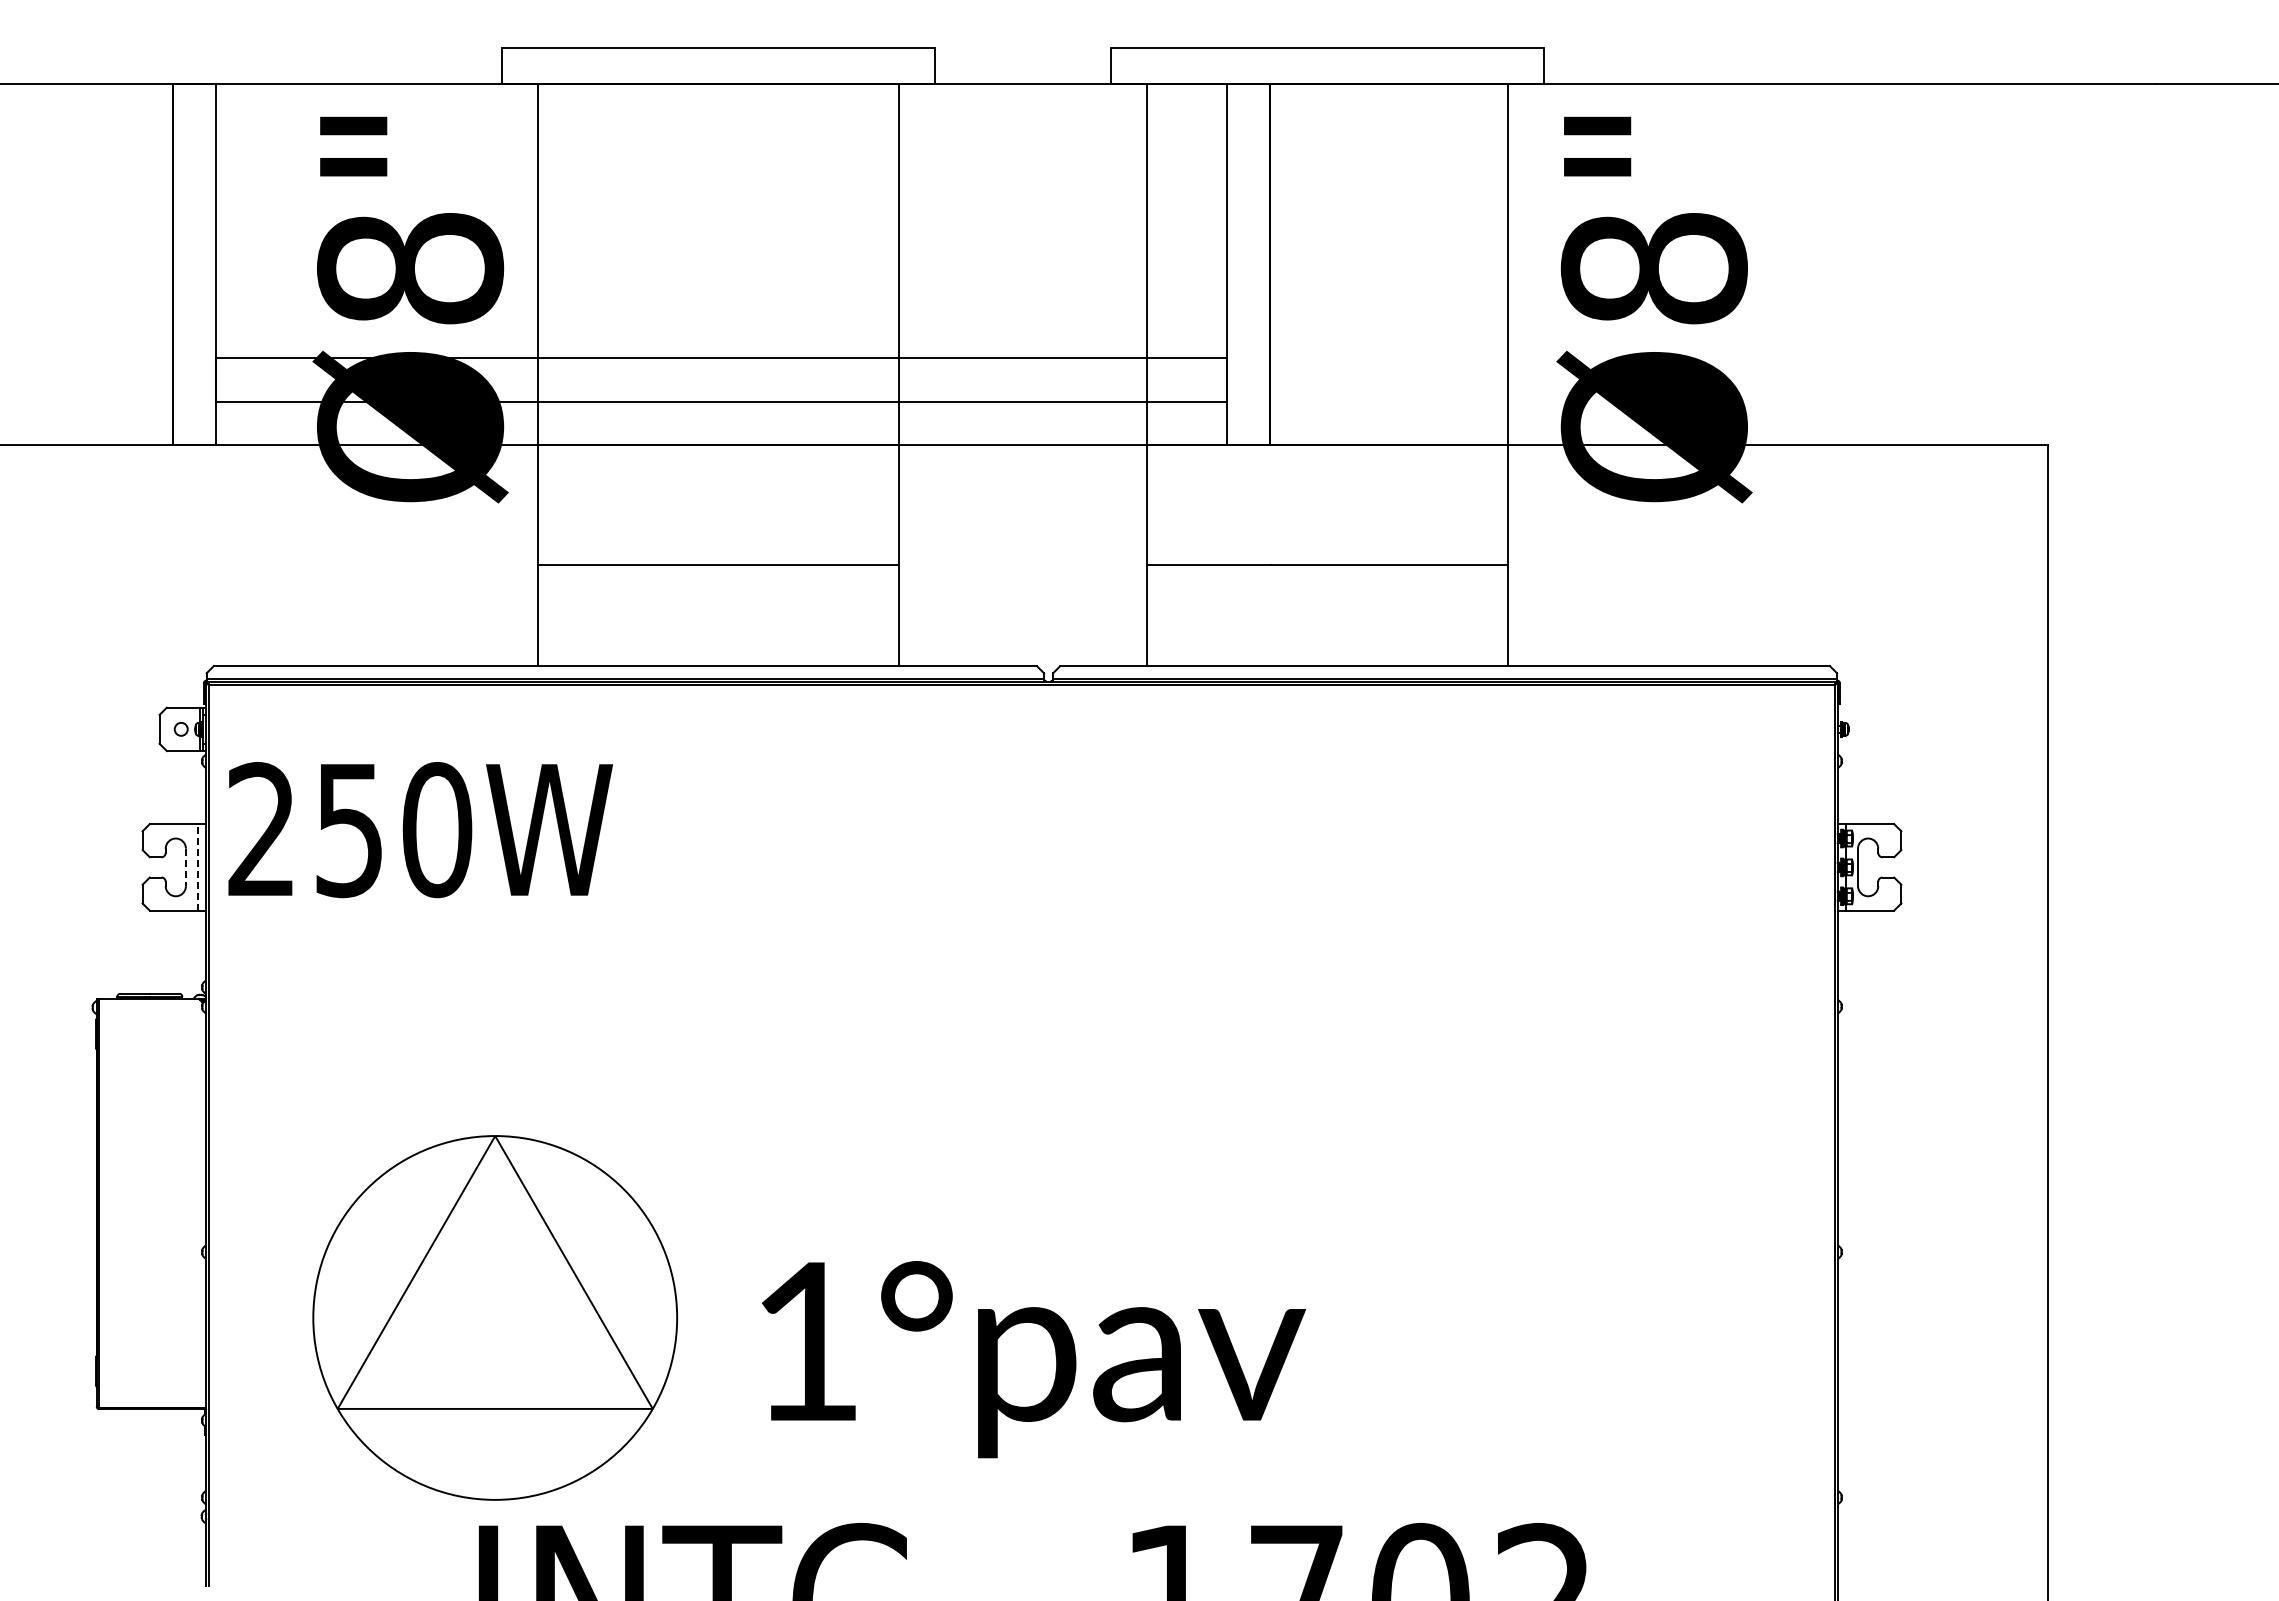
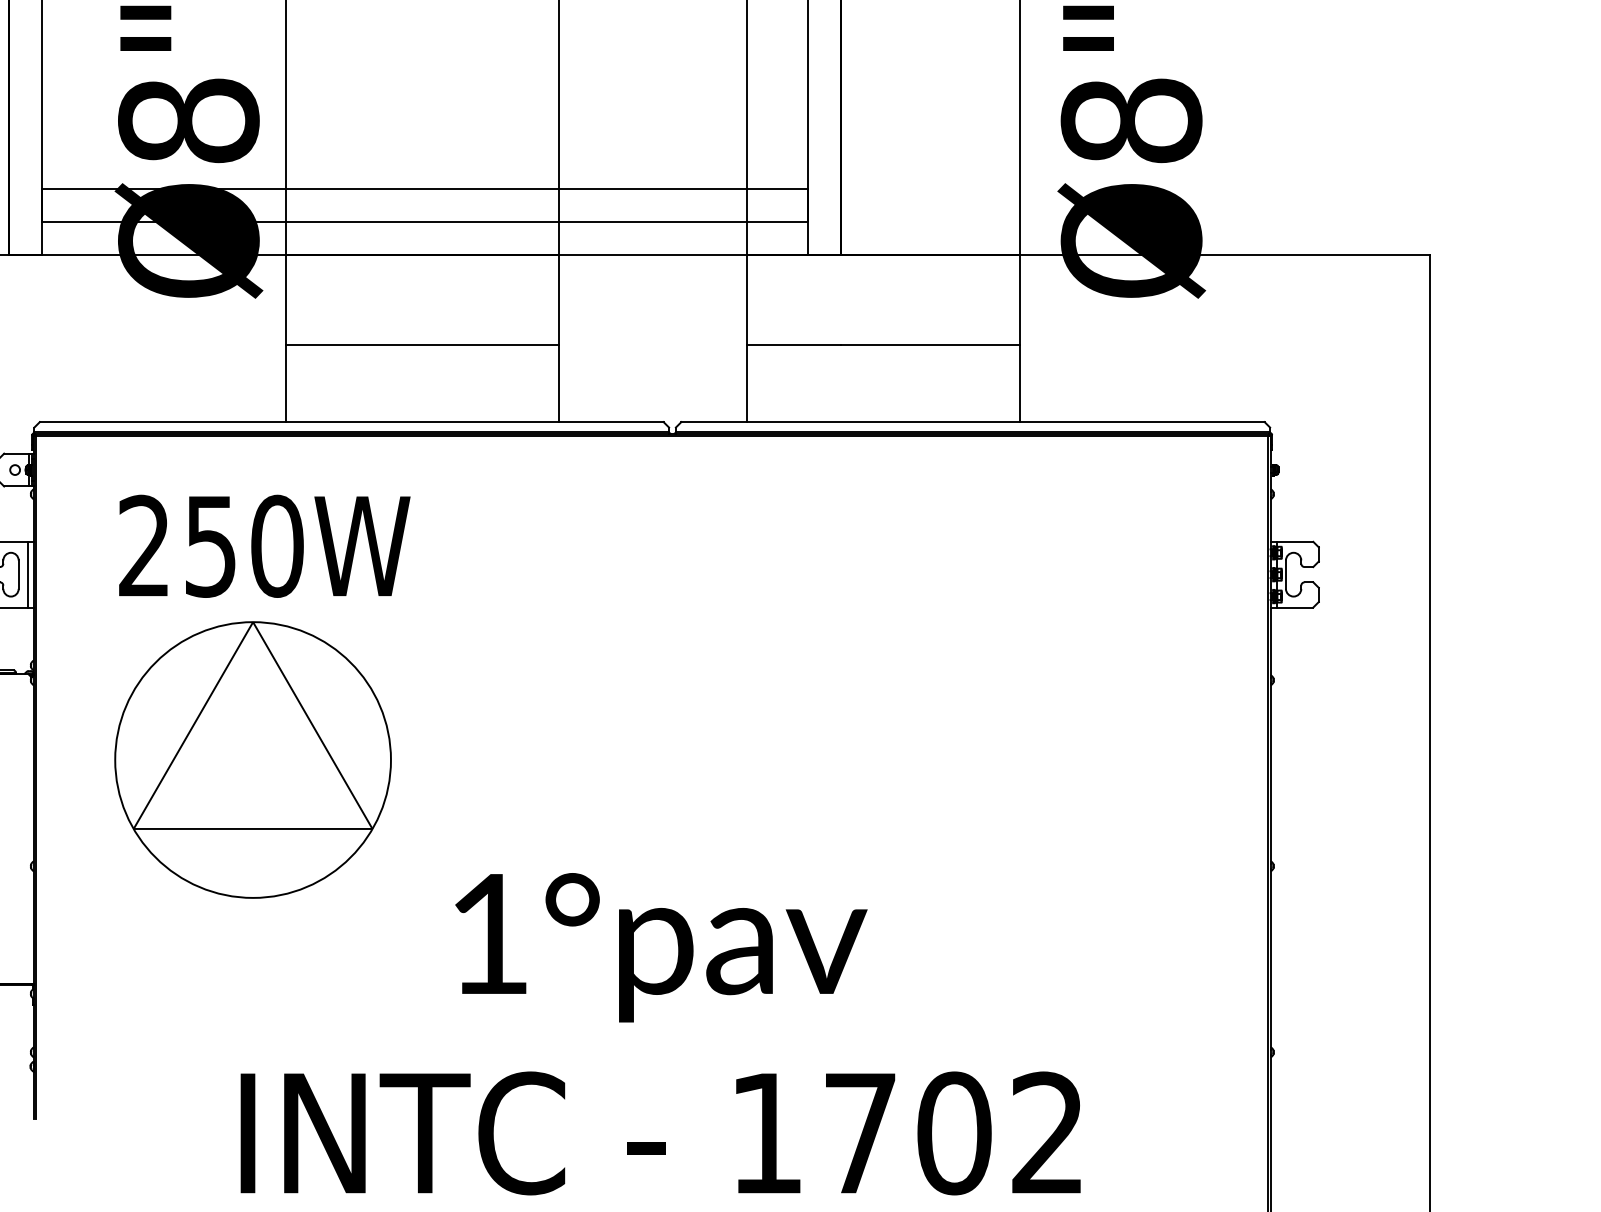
text: (420, 830) -> (264, 546), moved
line: (197, 866) -> (27, 574), dashed -> solid
line: (185, 867) -> (18, 574), dashed -> solid
part: (495, 1317) -> (253, 759), moved

